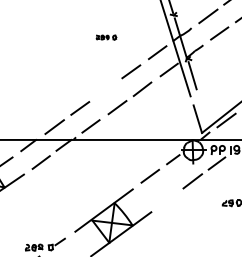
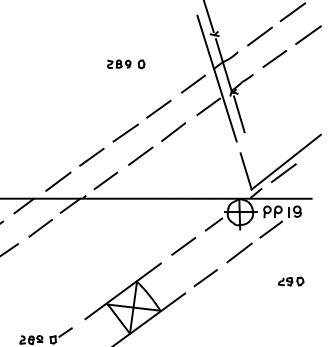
part: (106, 37) -> (126, 64), size x1.43
line: (105, 89) -> (125, 132), added
line: (166, 200) -> (205, 278), added

